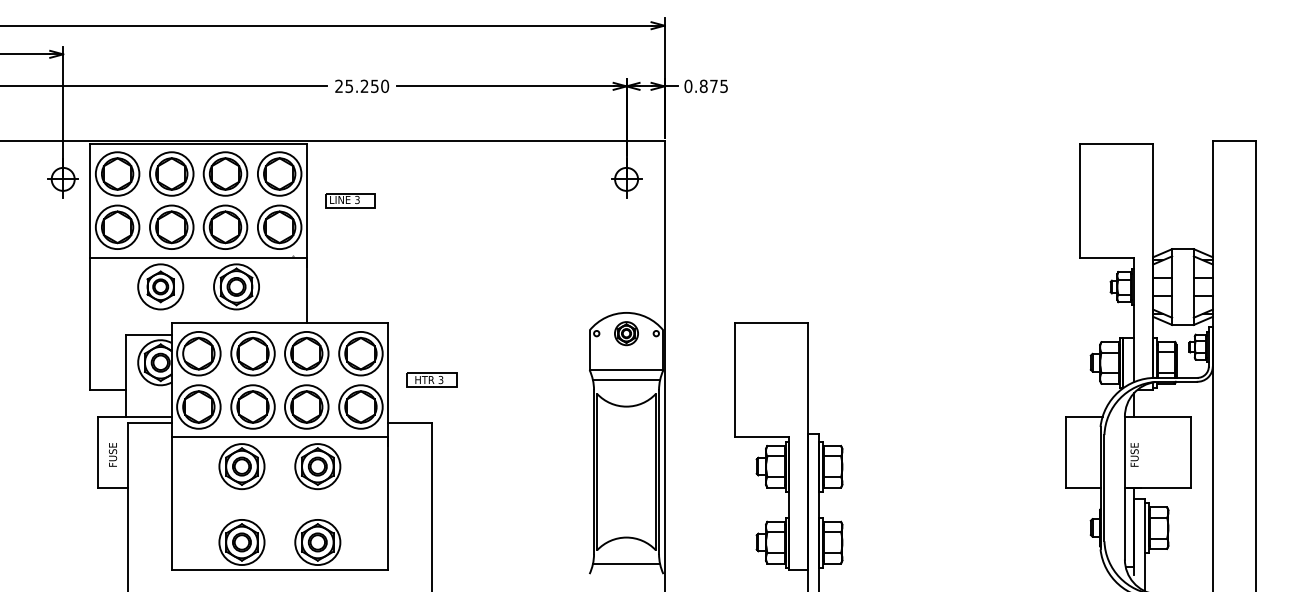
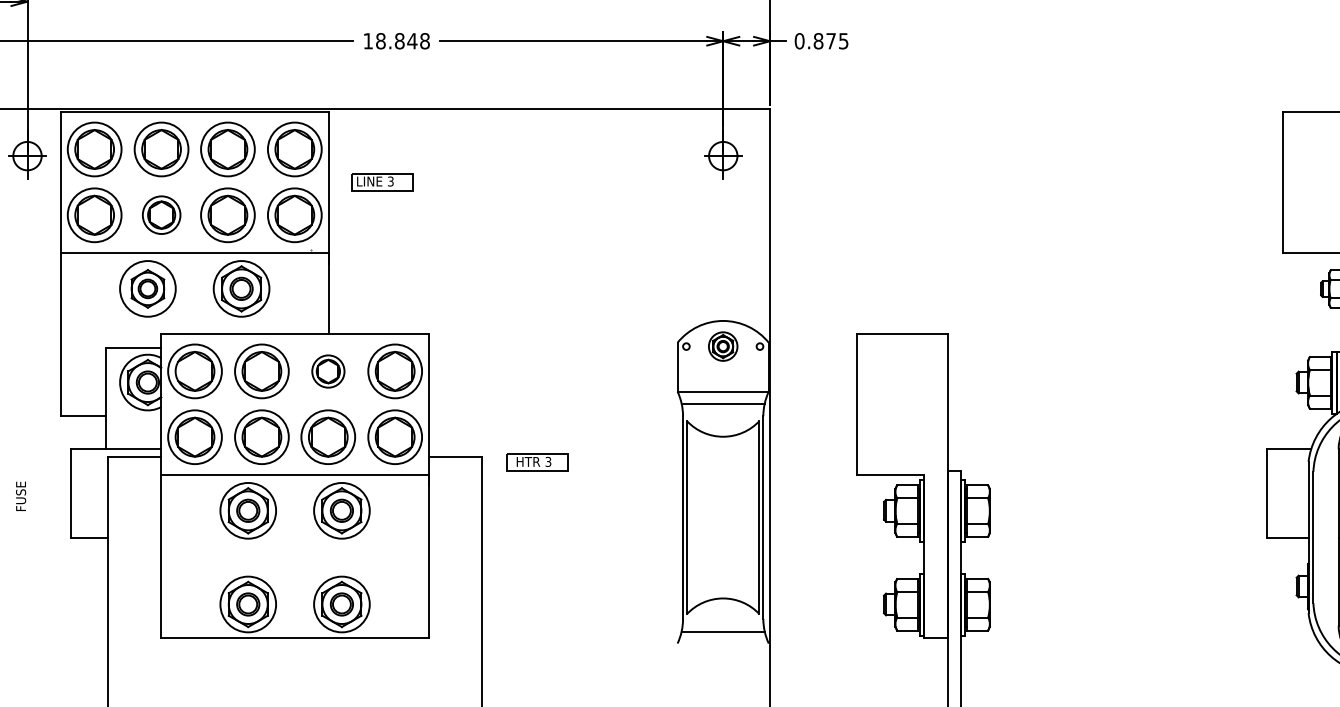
text: (362, 86) -> (397, 41), 25.250 -> 18.848
part: (171, 226) -> (161, 214), size x0.7
part: (306, 353) -> (327, 371), size x0.6
part: (431, 379) -> (536, 461), moved
text: (113, 454) -> (21, 495), moved

